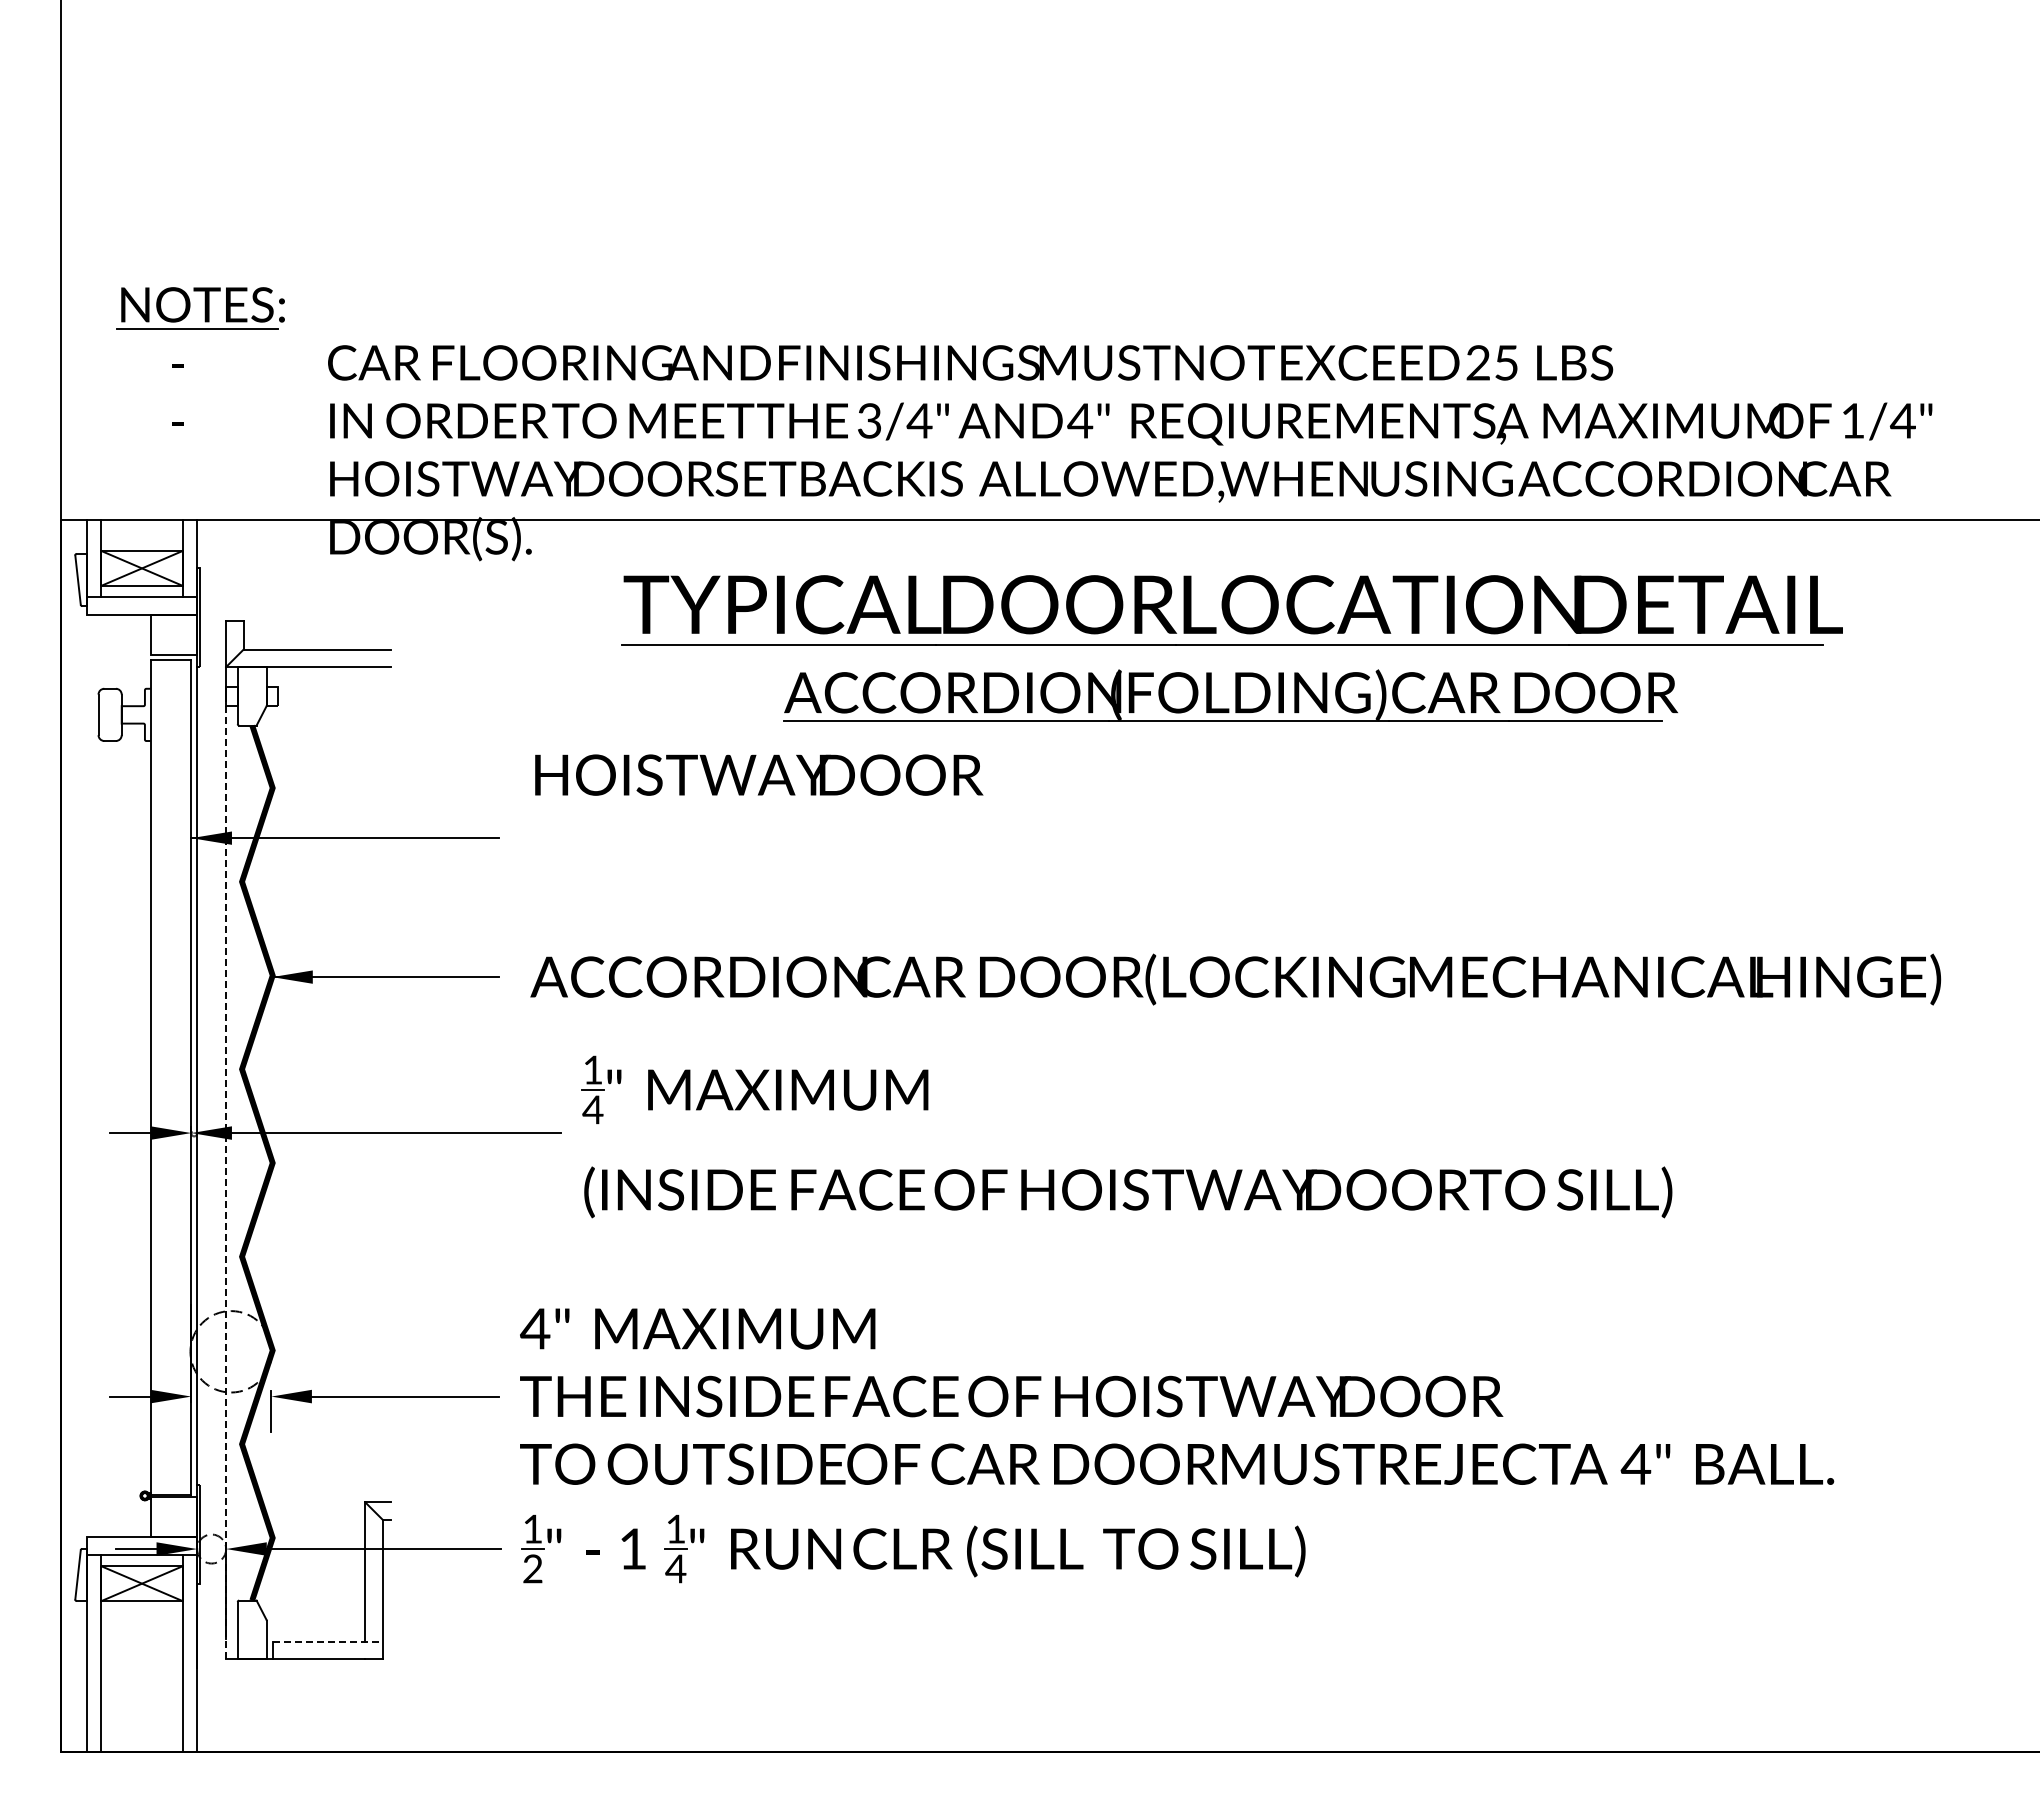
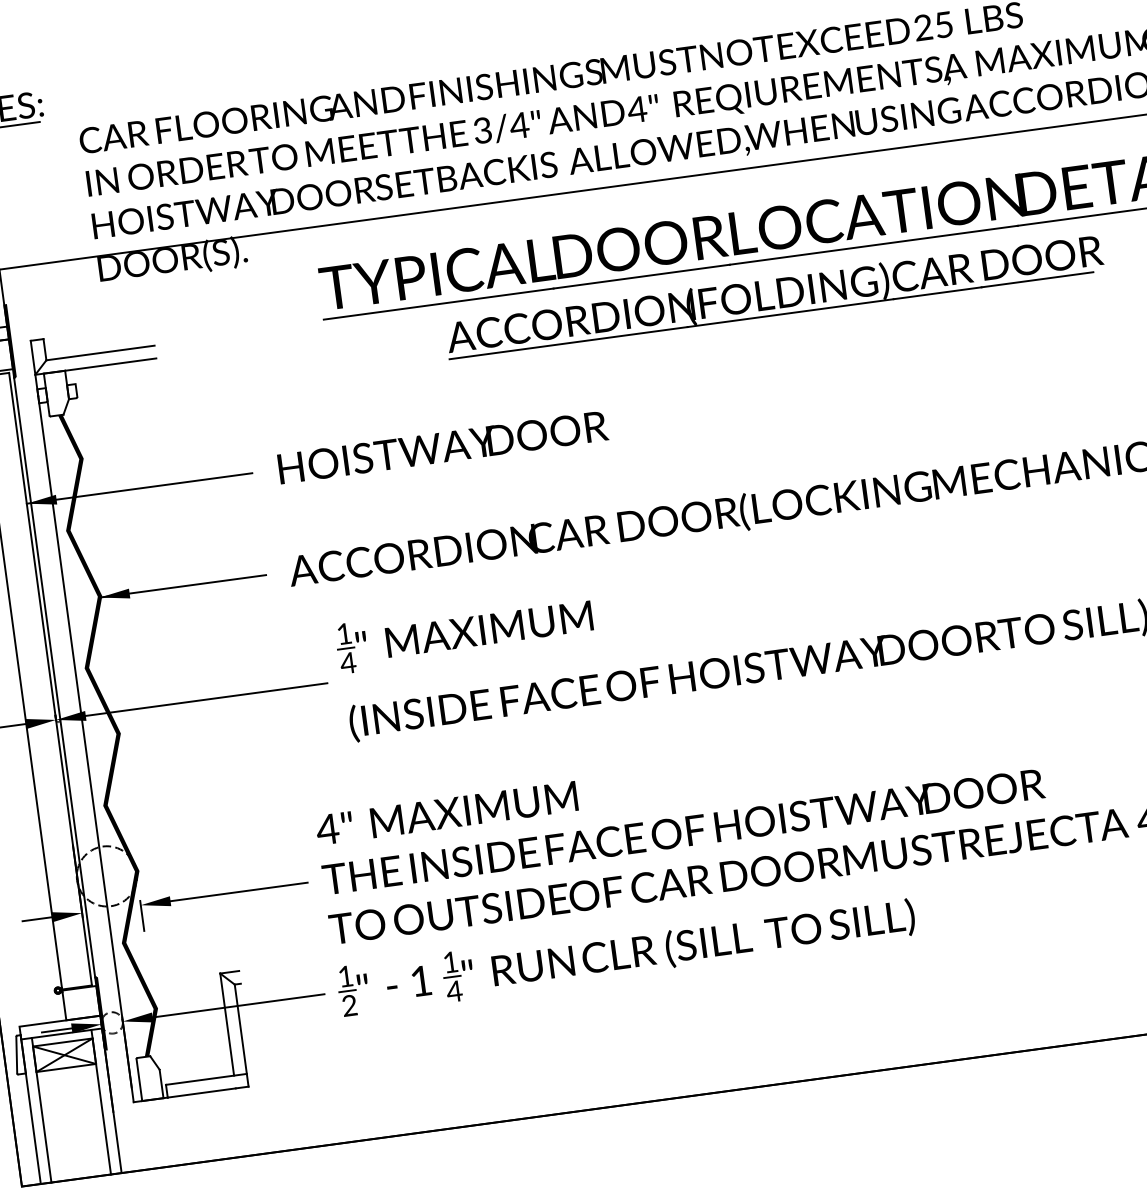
text: (759, 774) -> (443, 446), moved
line: (226, 1177) -> (86, 749), dashed -> solid
line: (328, 1641) -> (207, 1079), dashed -> solid

